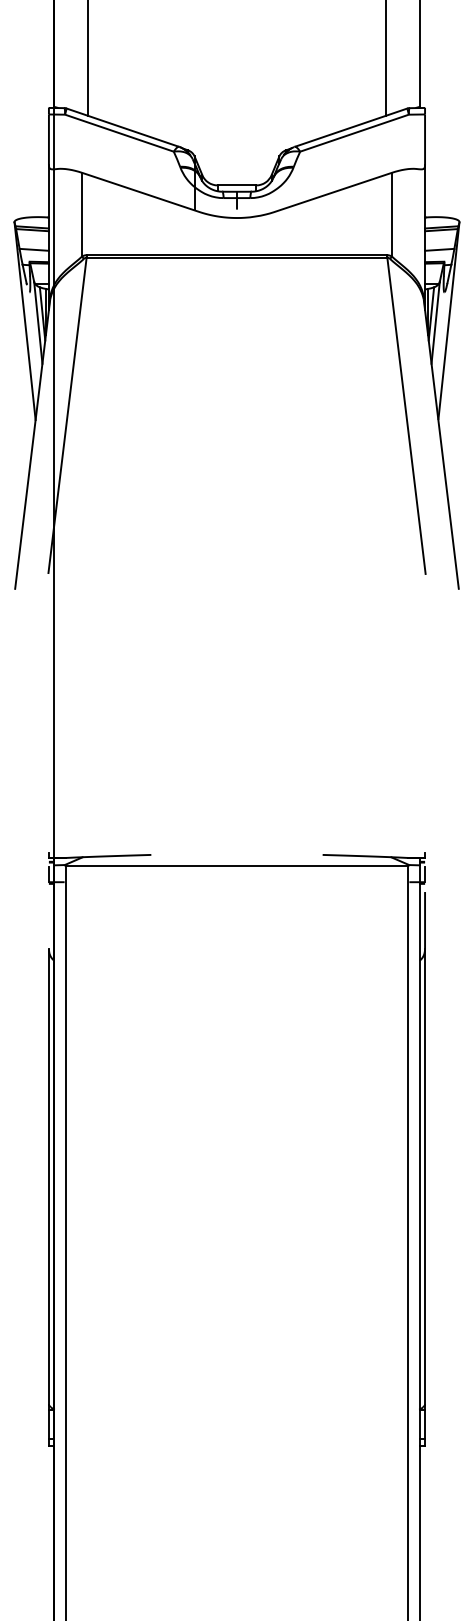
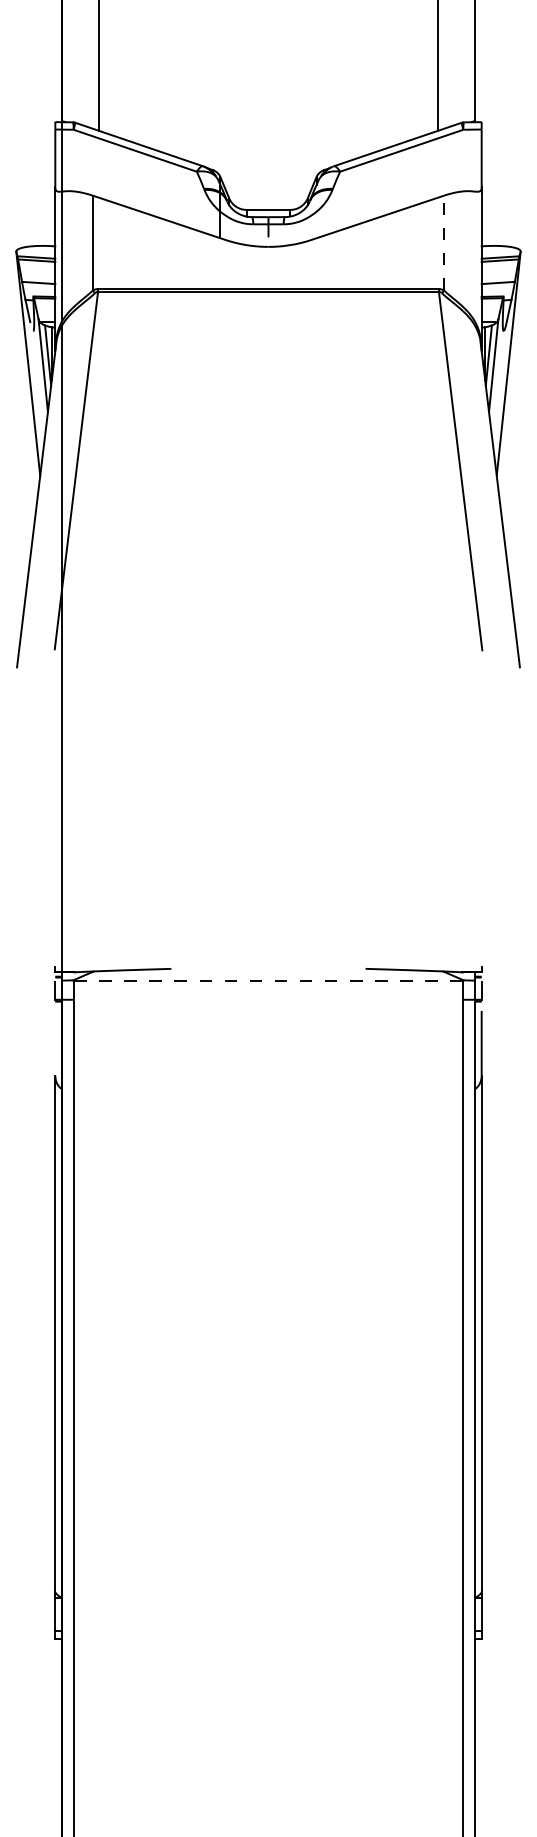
line: (392, 214) -> (444, 242), solid -> dashed
line: (237, 866) -> (268, 981), solid -> dashed

